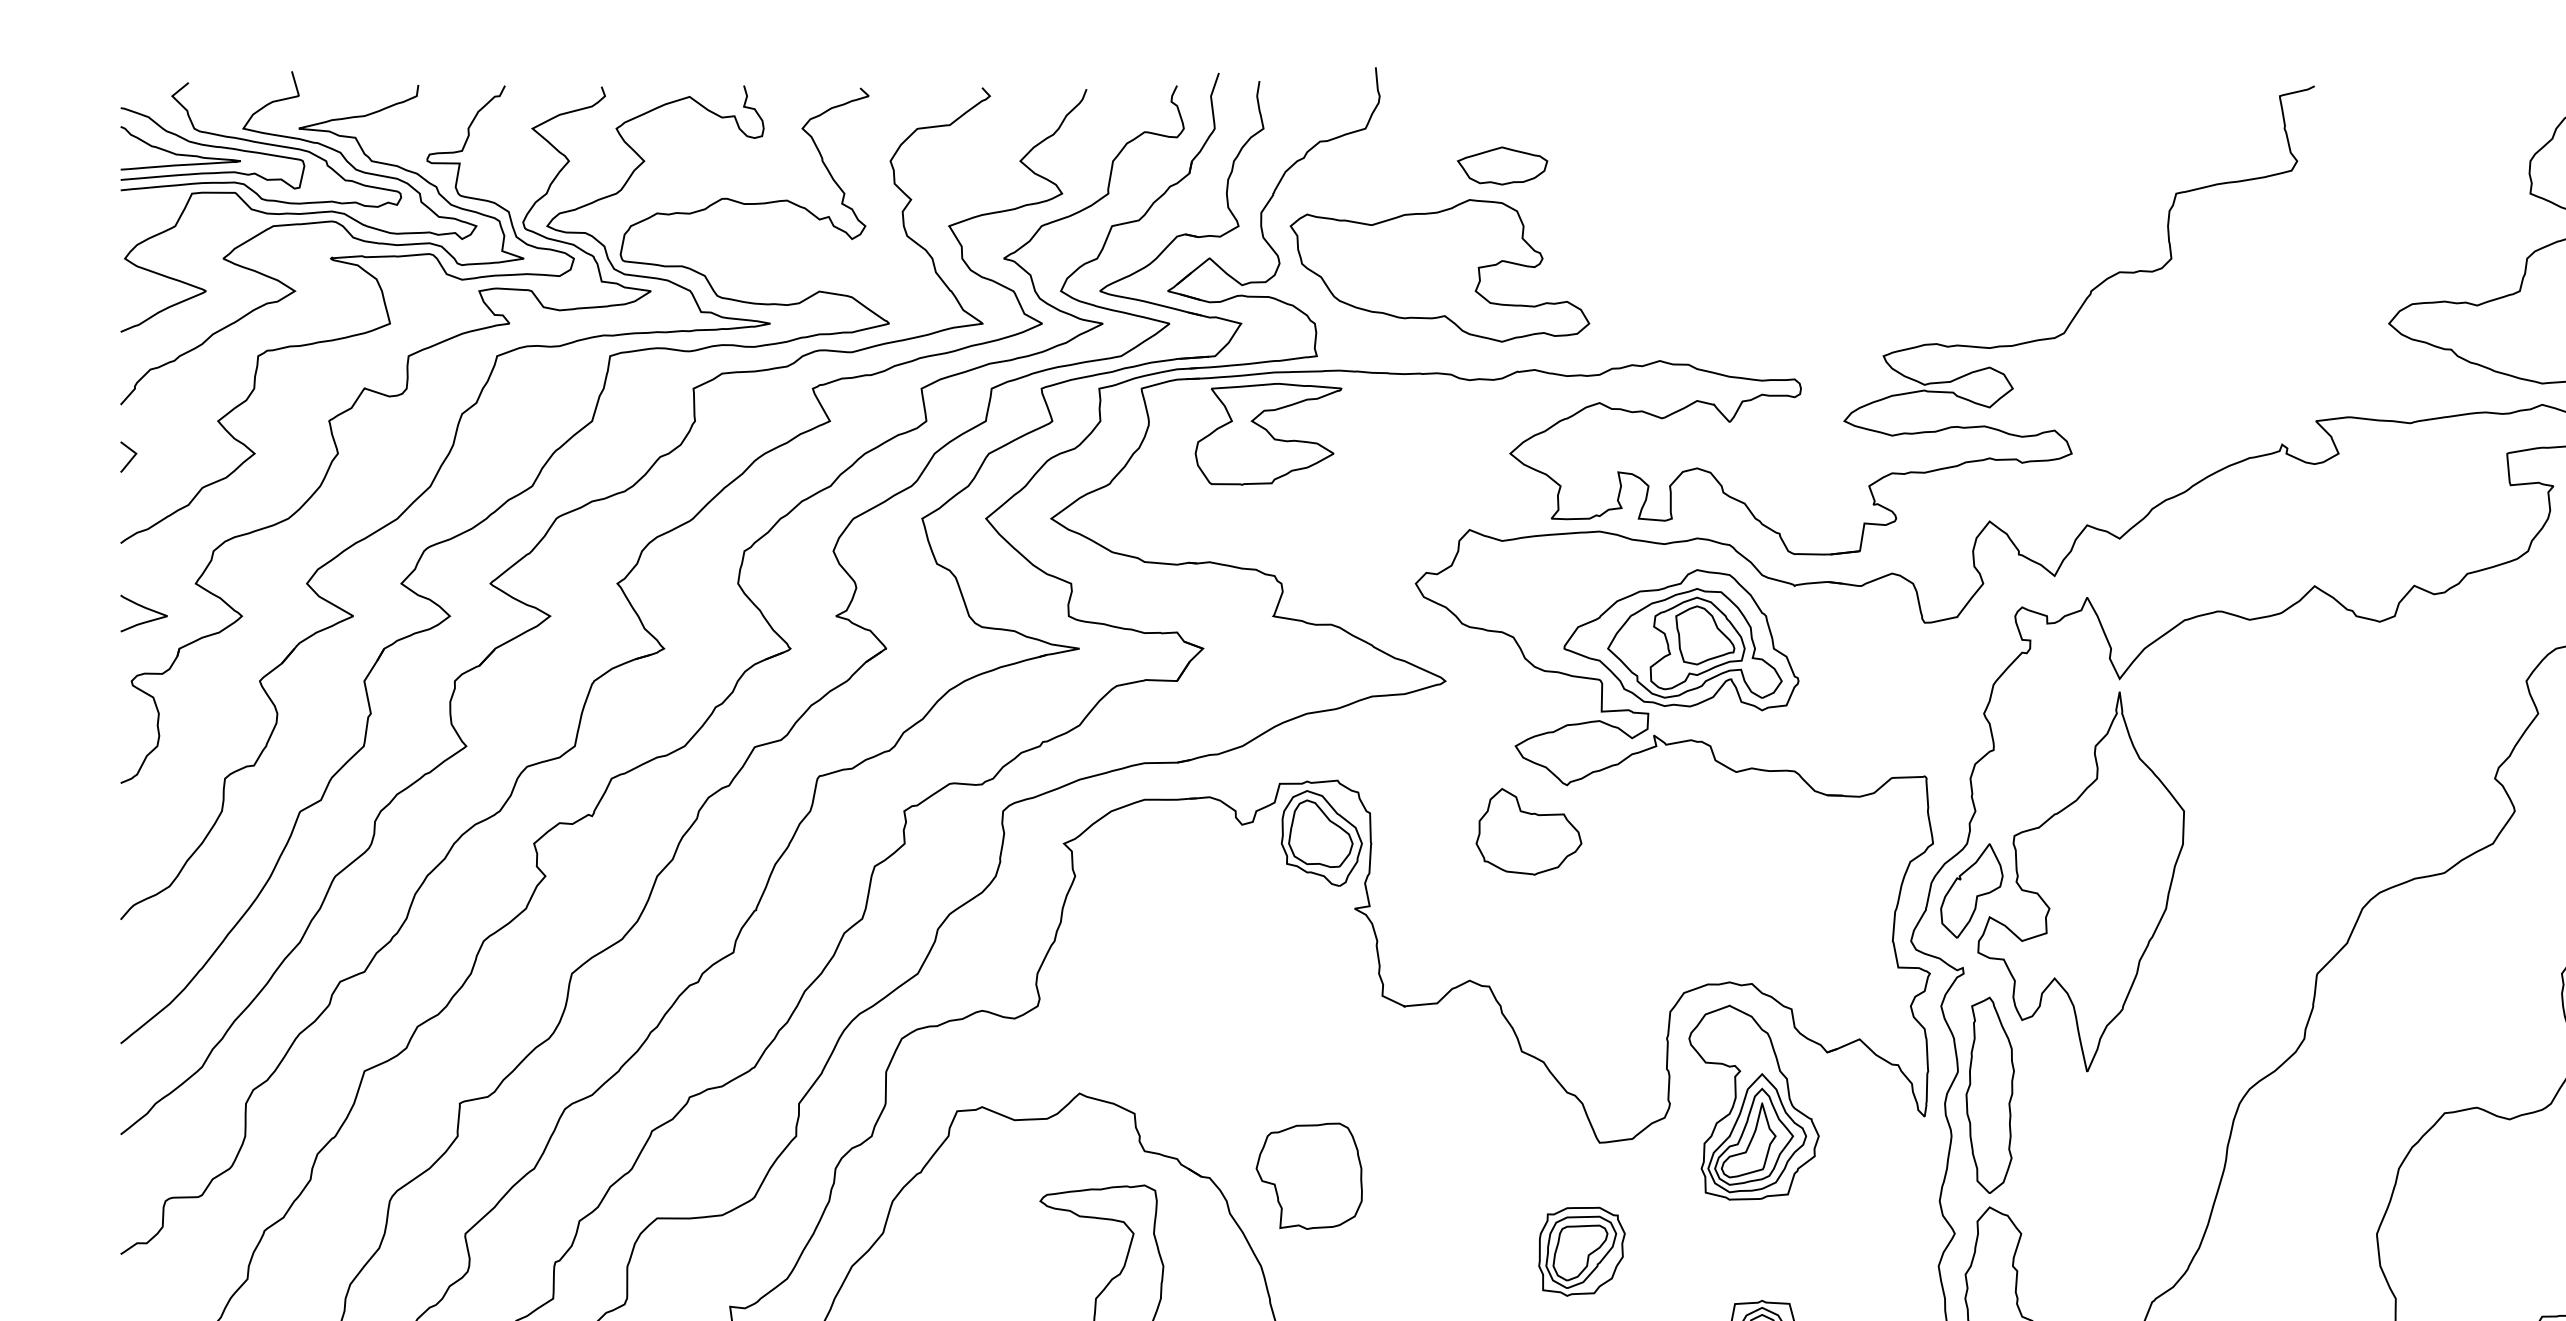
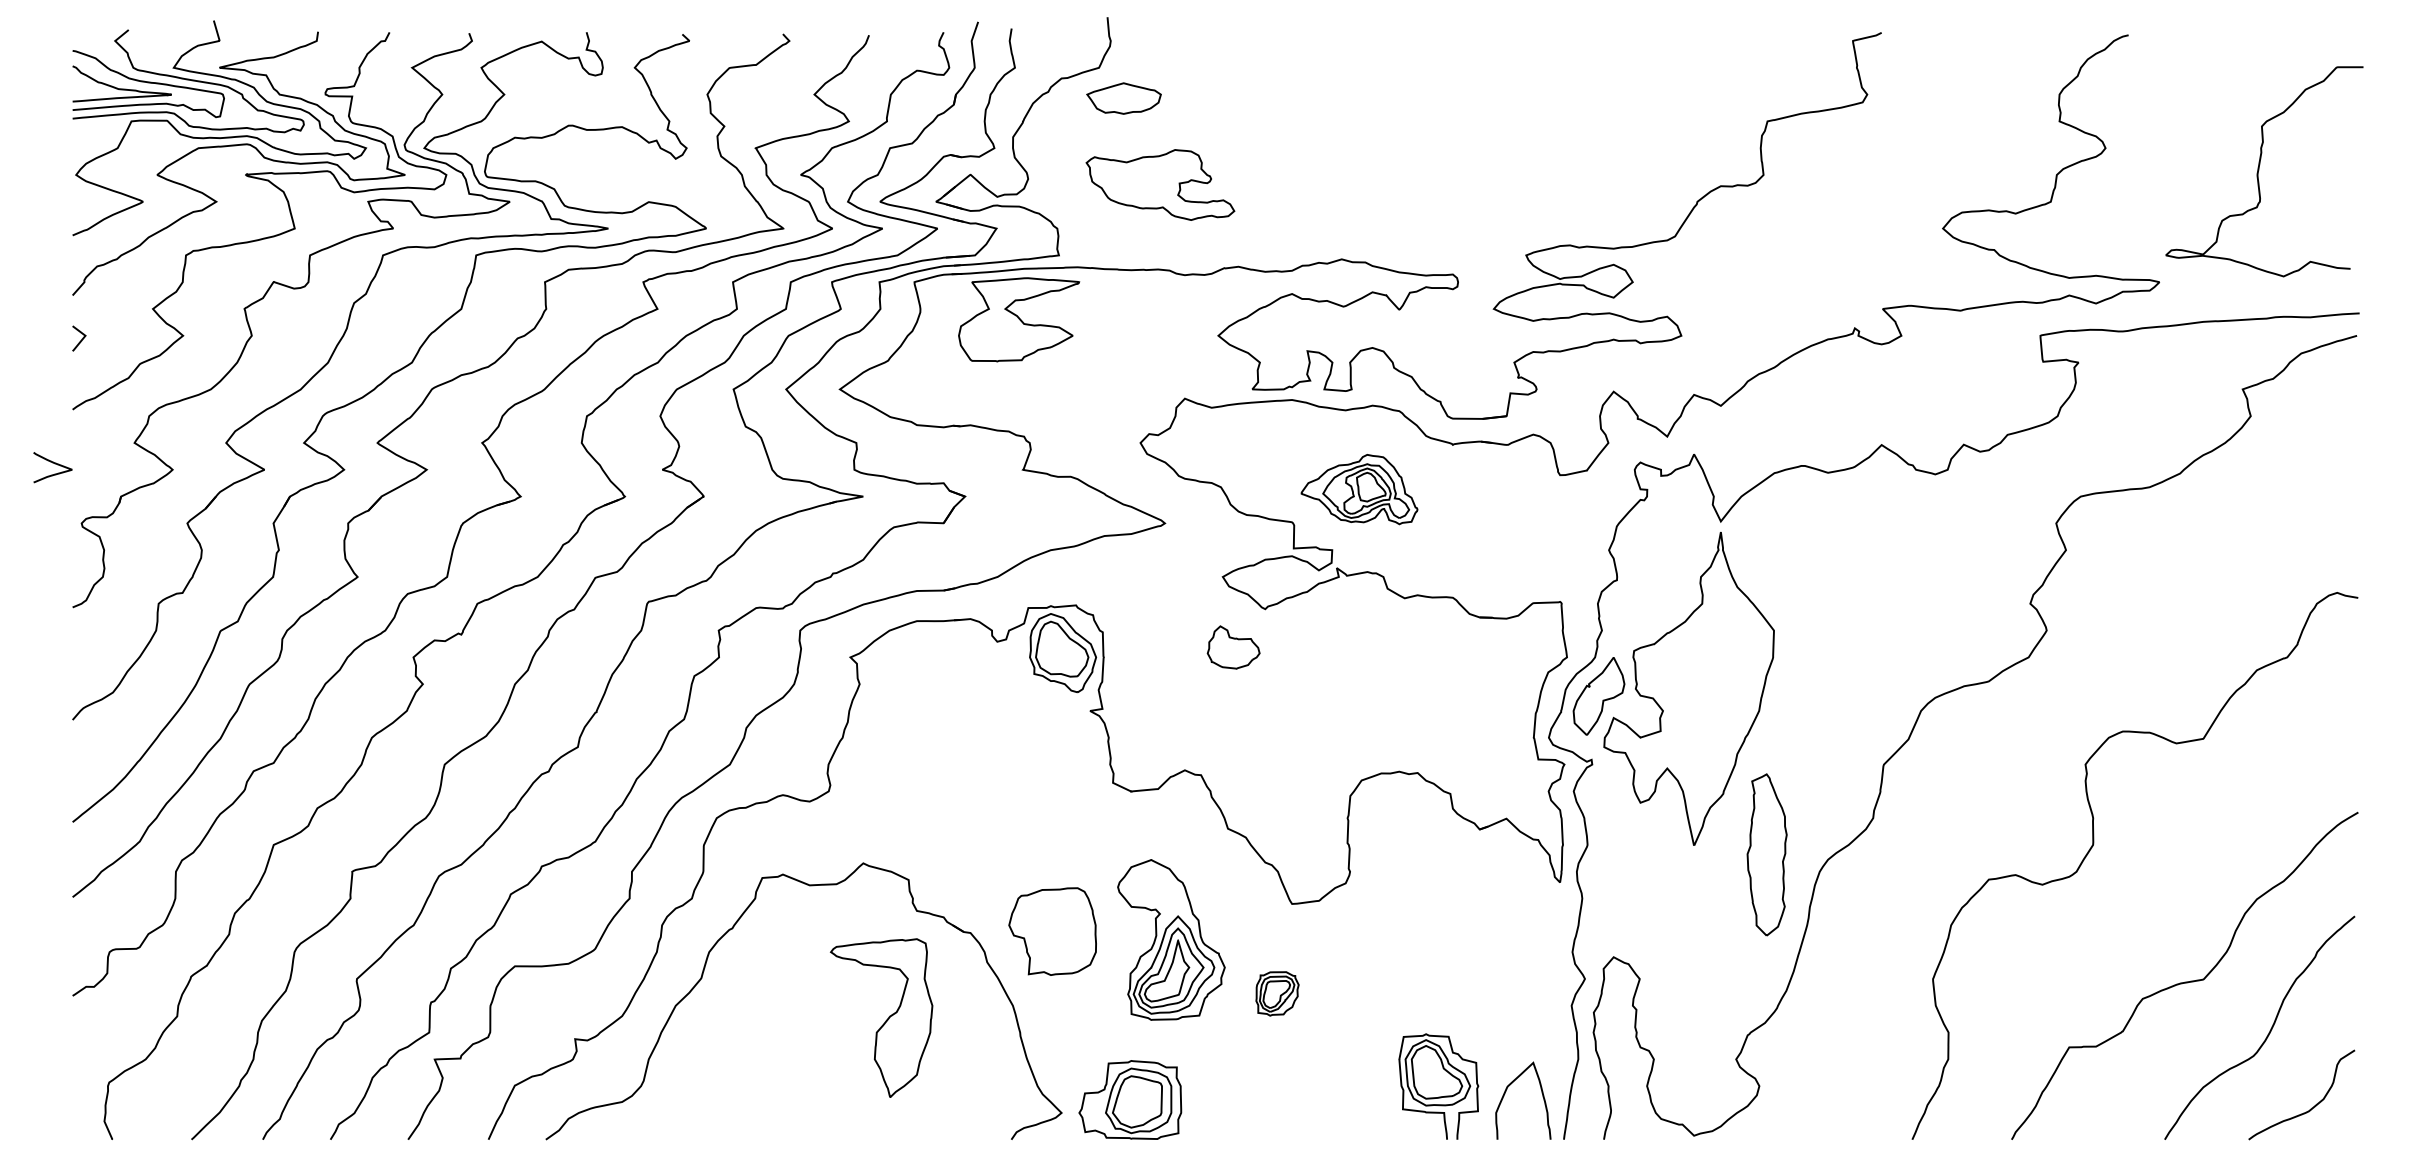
part: (1501, 165) -> (1123, 98), moved
part: (1440, 270) -> (1160, 184), size x0.6
curve: (145, 609) -> (54, 464), moved
part: (1681, 640) -> (1359, 489), size x0.6
part: (1528, 831) -> (1233, 647), size x0.6
part: (1989, 1094) -> (1766, 854), moved
part: (1754, 1102) -> (1171, 939), moved
part: (1581, 1251) -> (1277, 993), size x0.6

